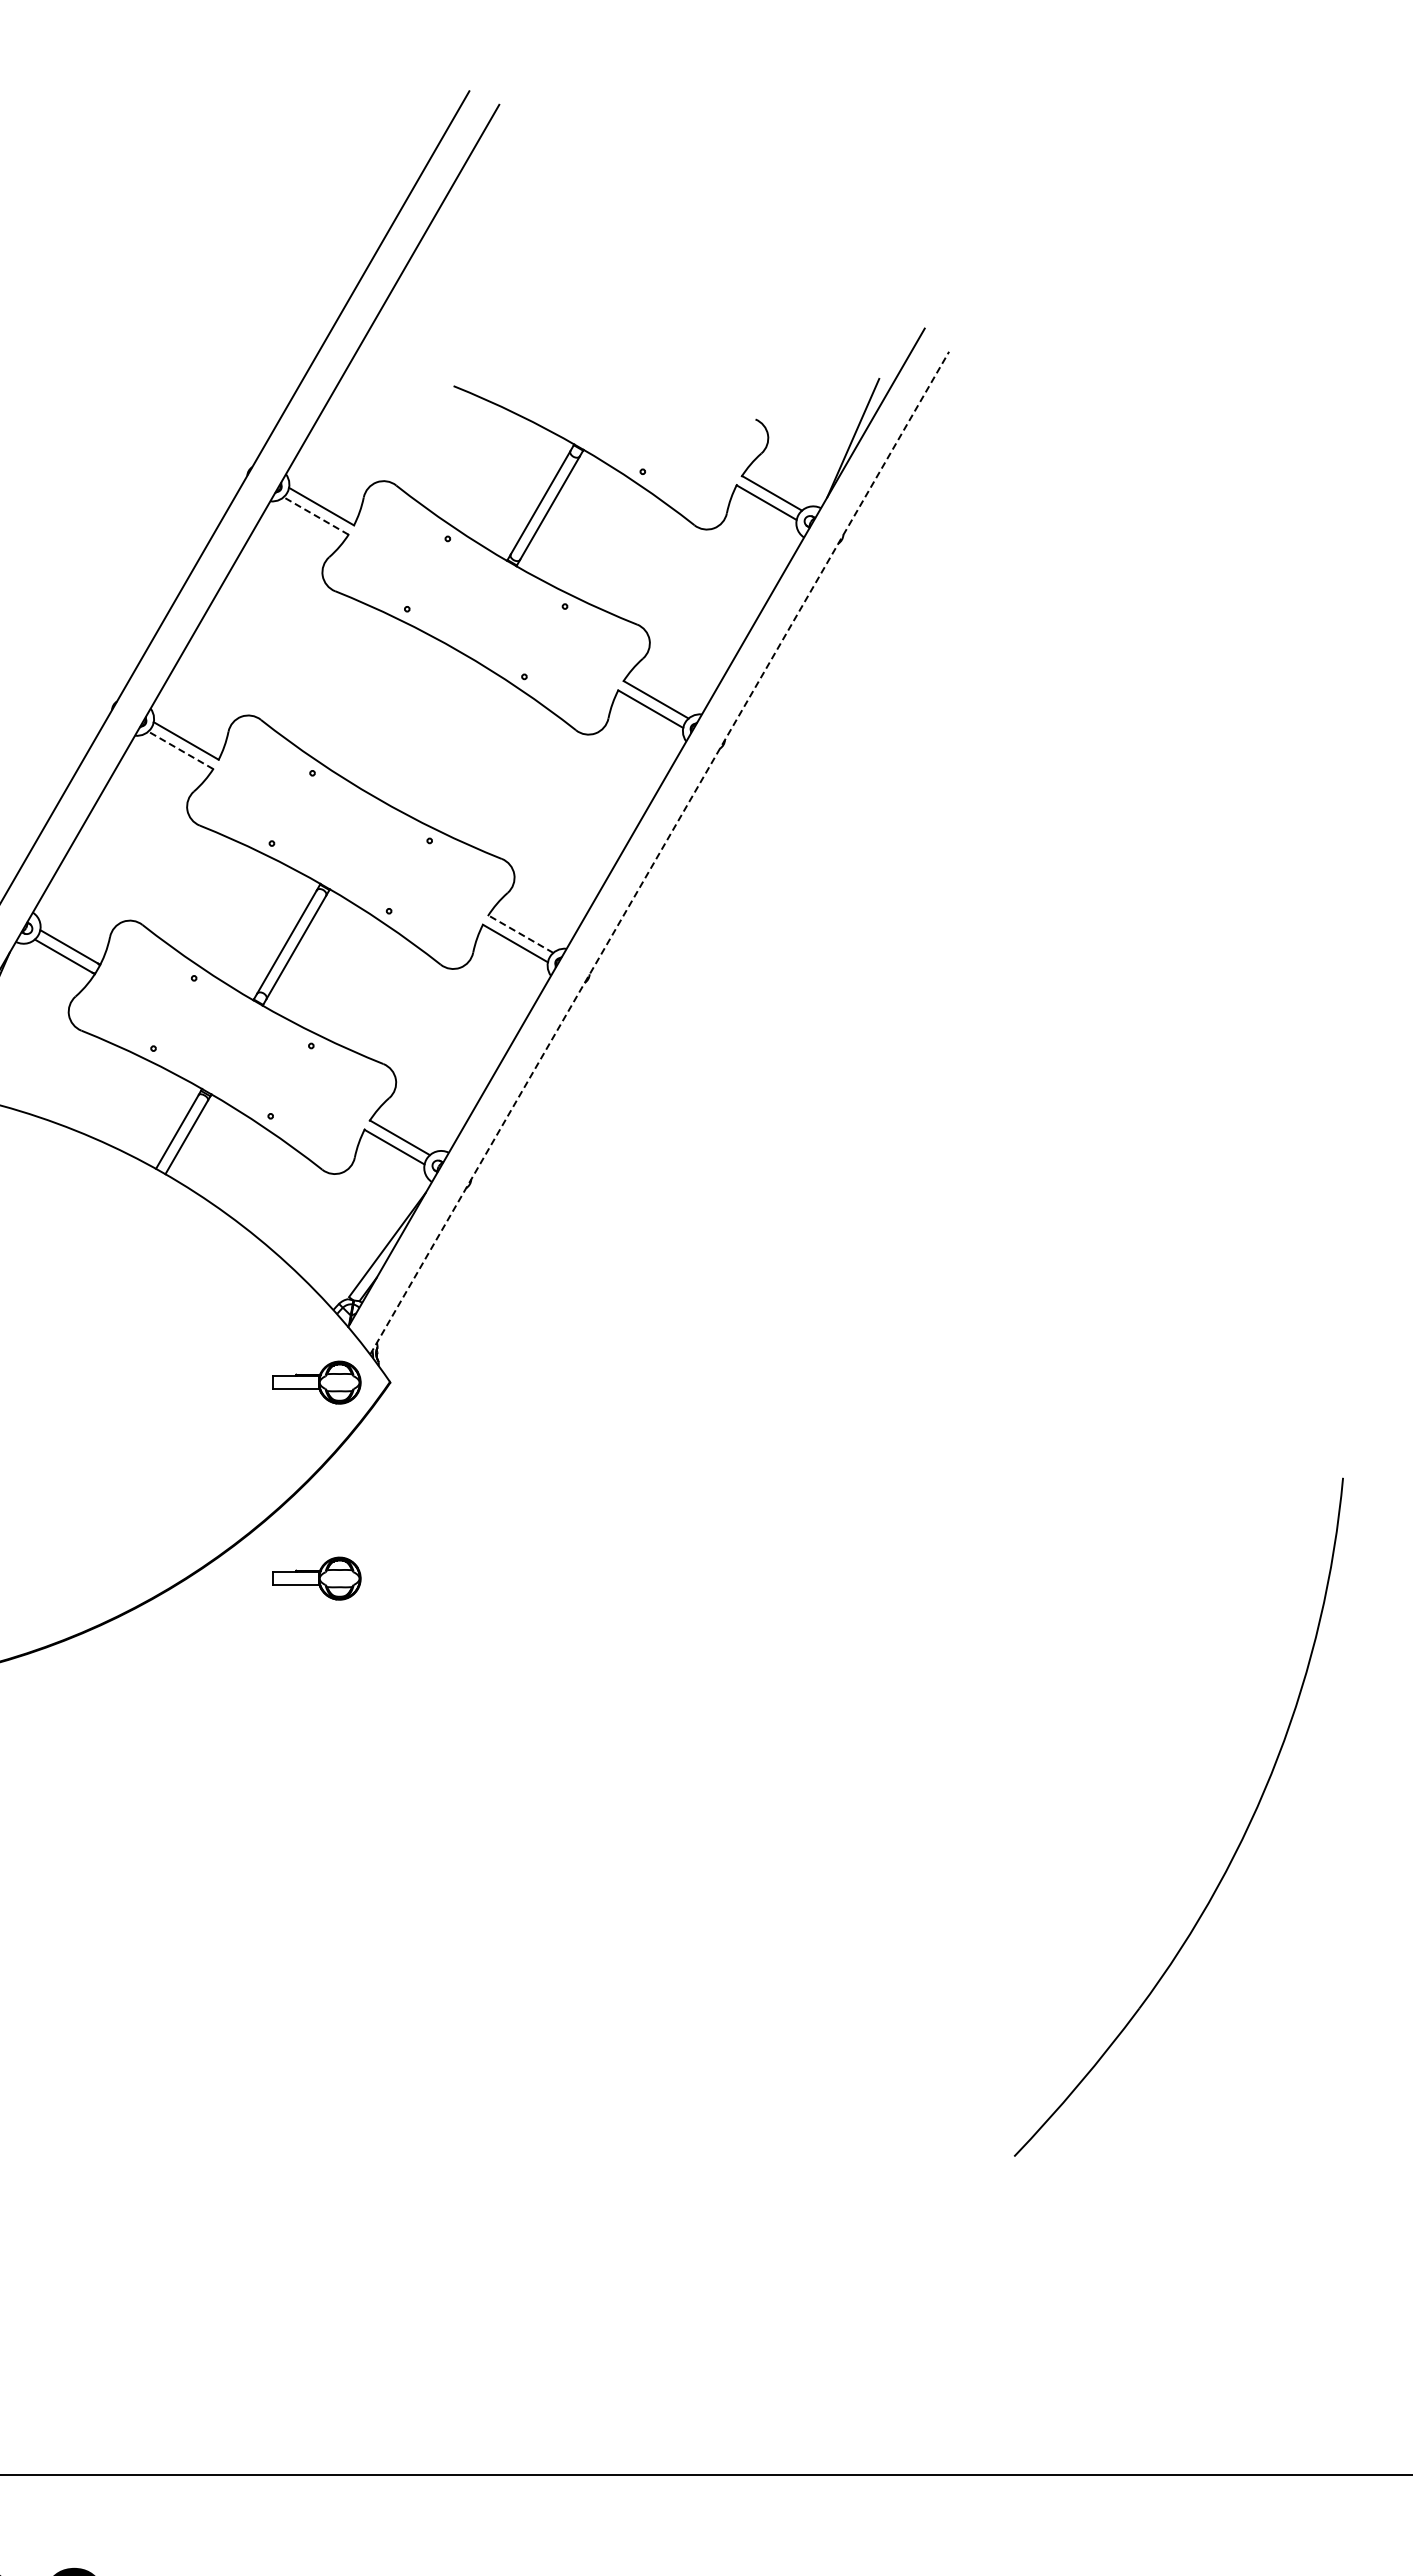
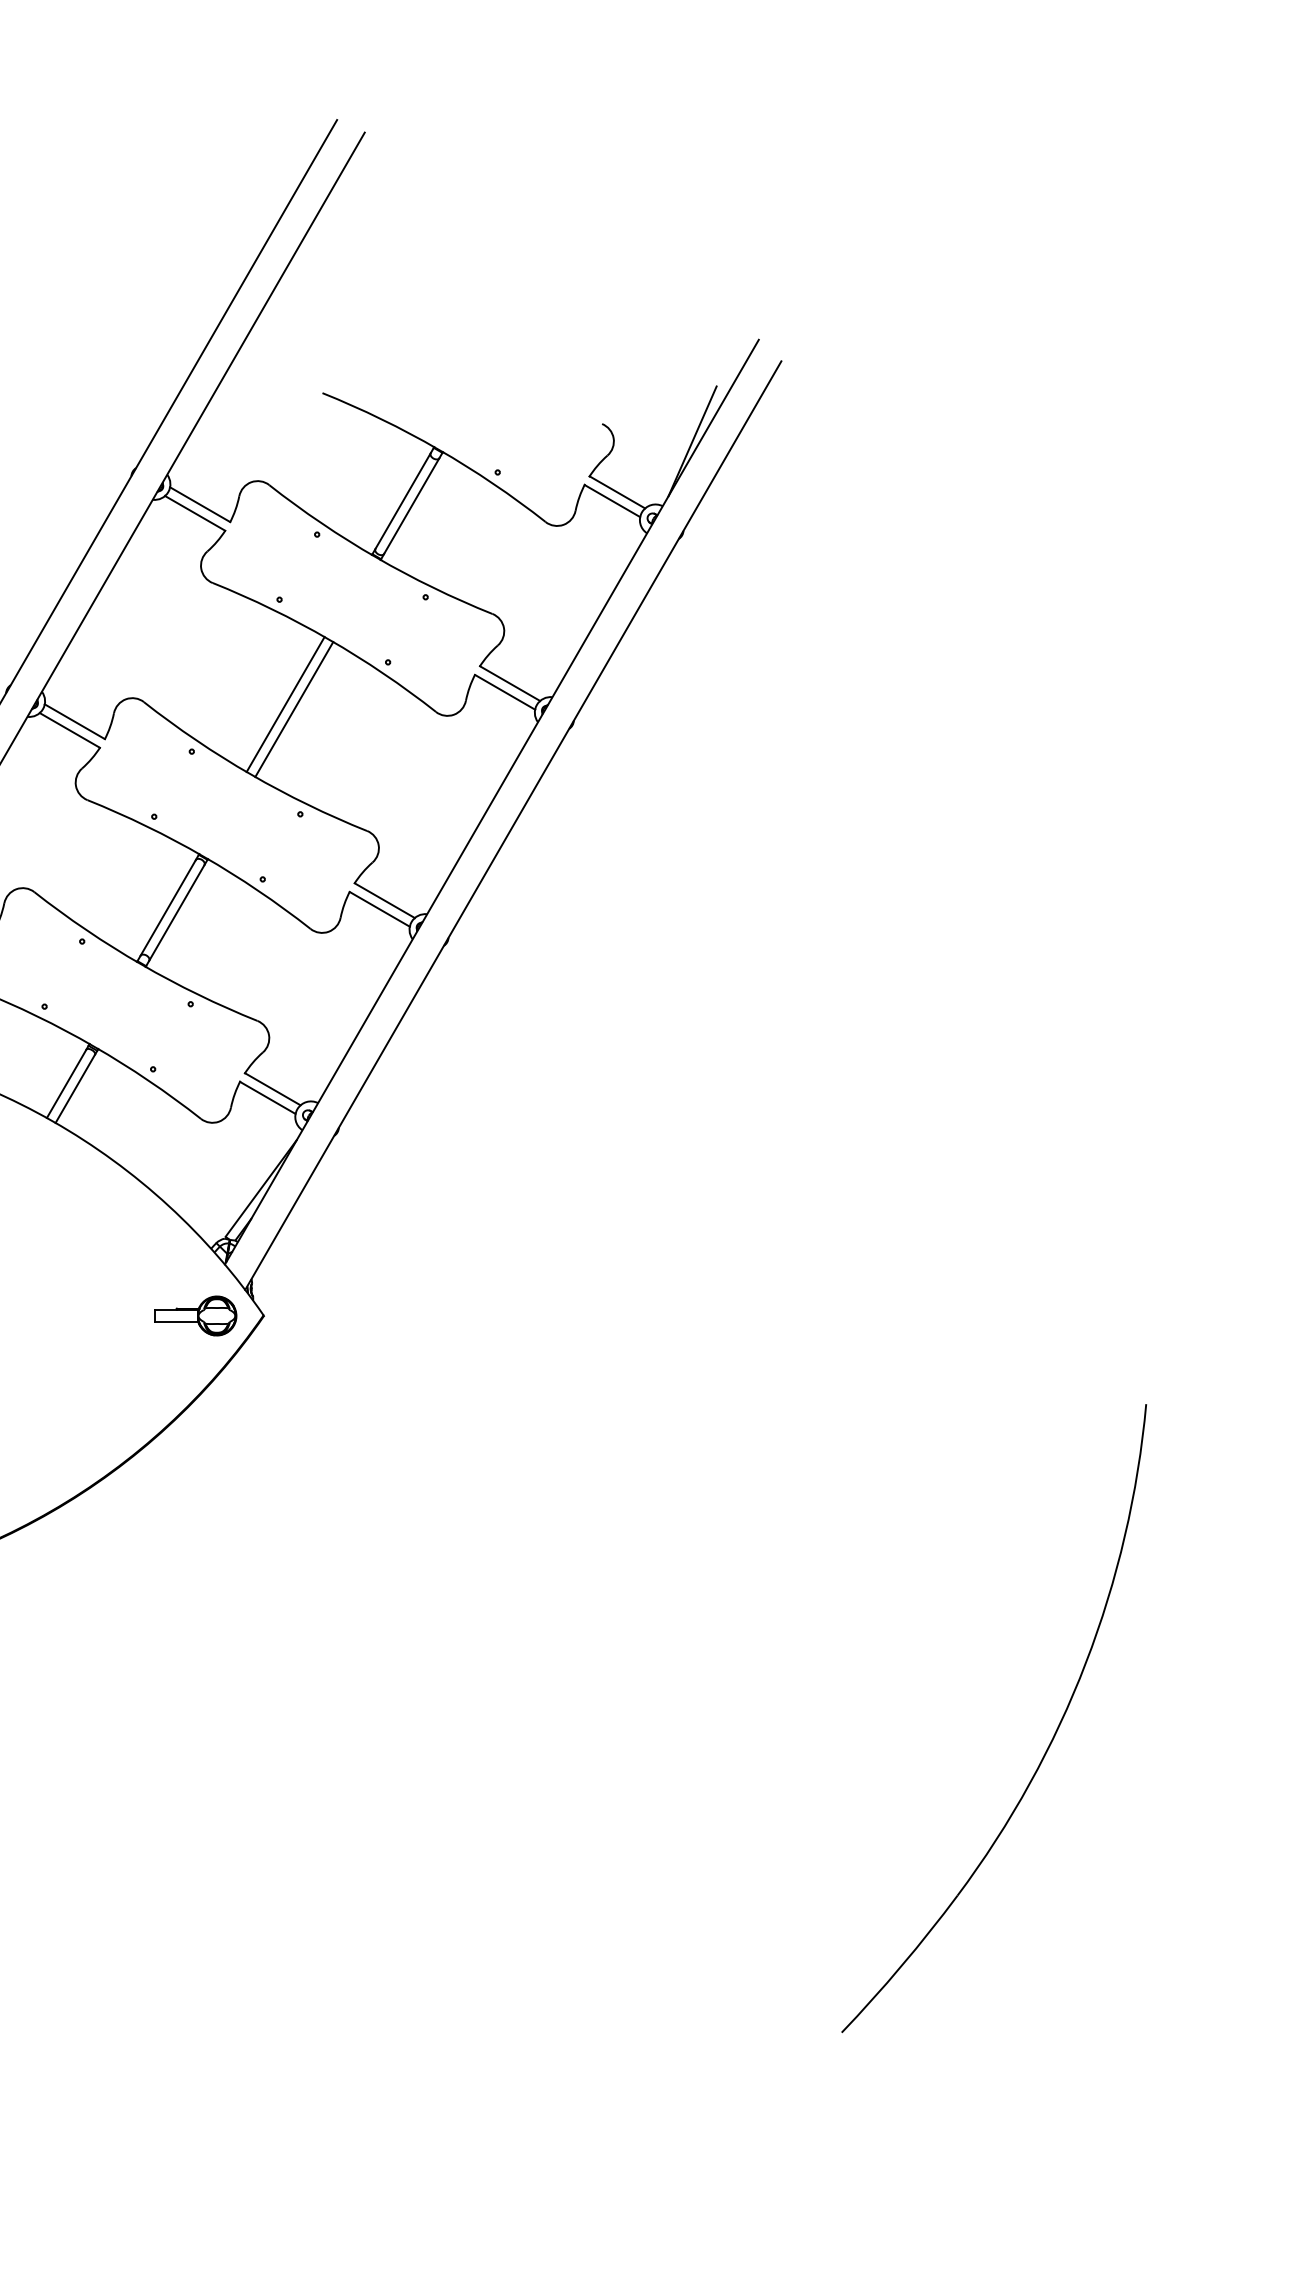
line: (315, 515) -> (194, 512), dashed -> solid
line: (413, 722) -> (285, 704), added
line: (423, 727) -> (294, 709), added
line: (180, 750) -> (69, 730), dashed -> solid
line: (659, 853) -> (513, 825), dashed -> solid
line: (520, 933) -> (384, 900), dashed -> solid
part: (316, 1578) -> (195, 1497), removed

